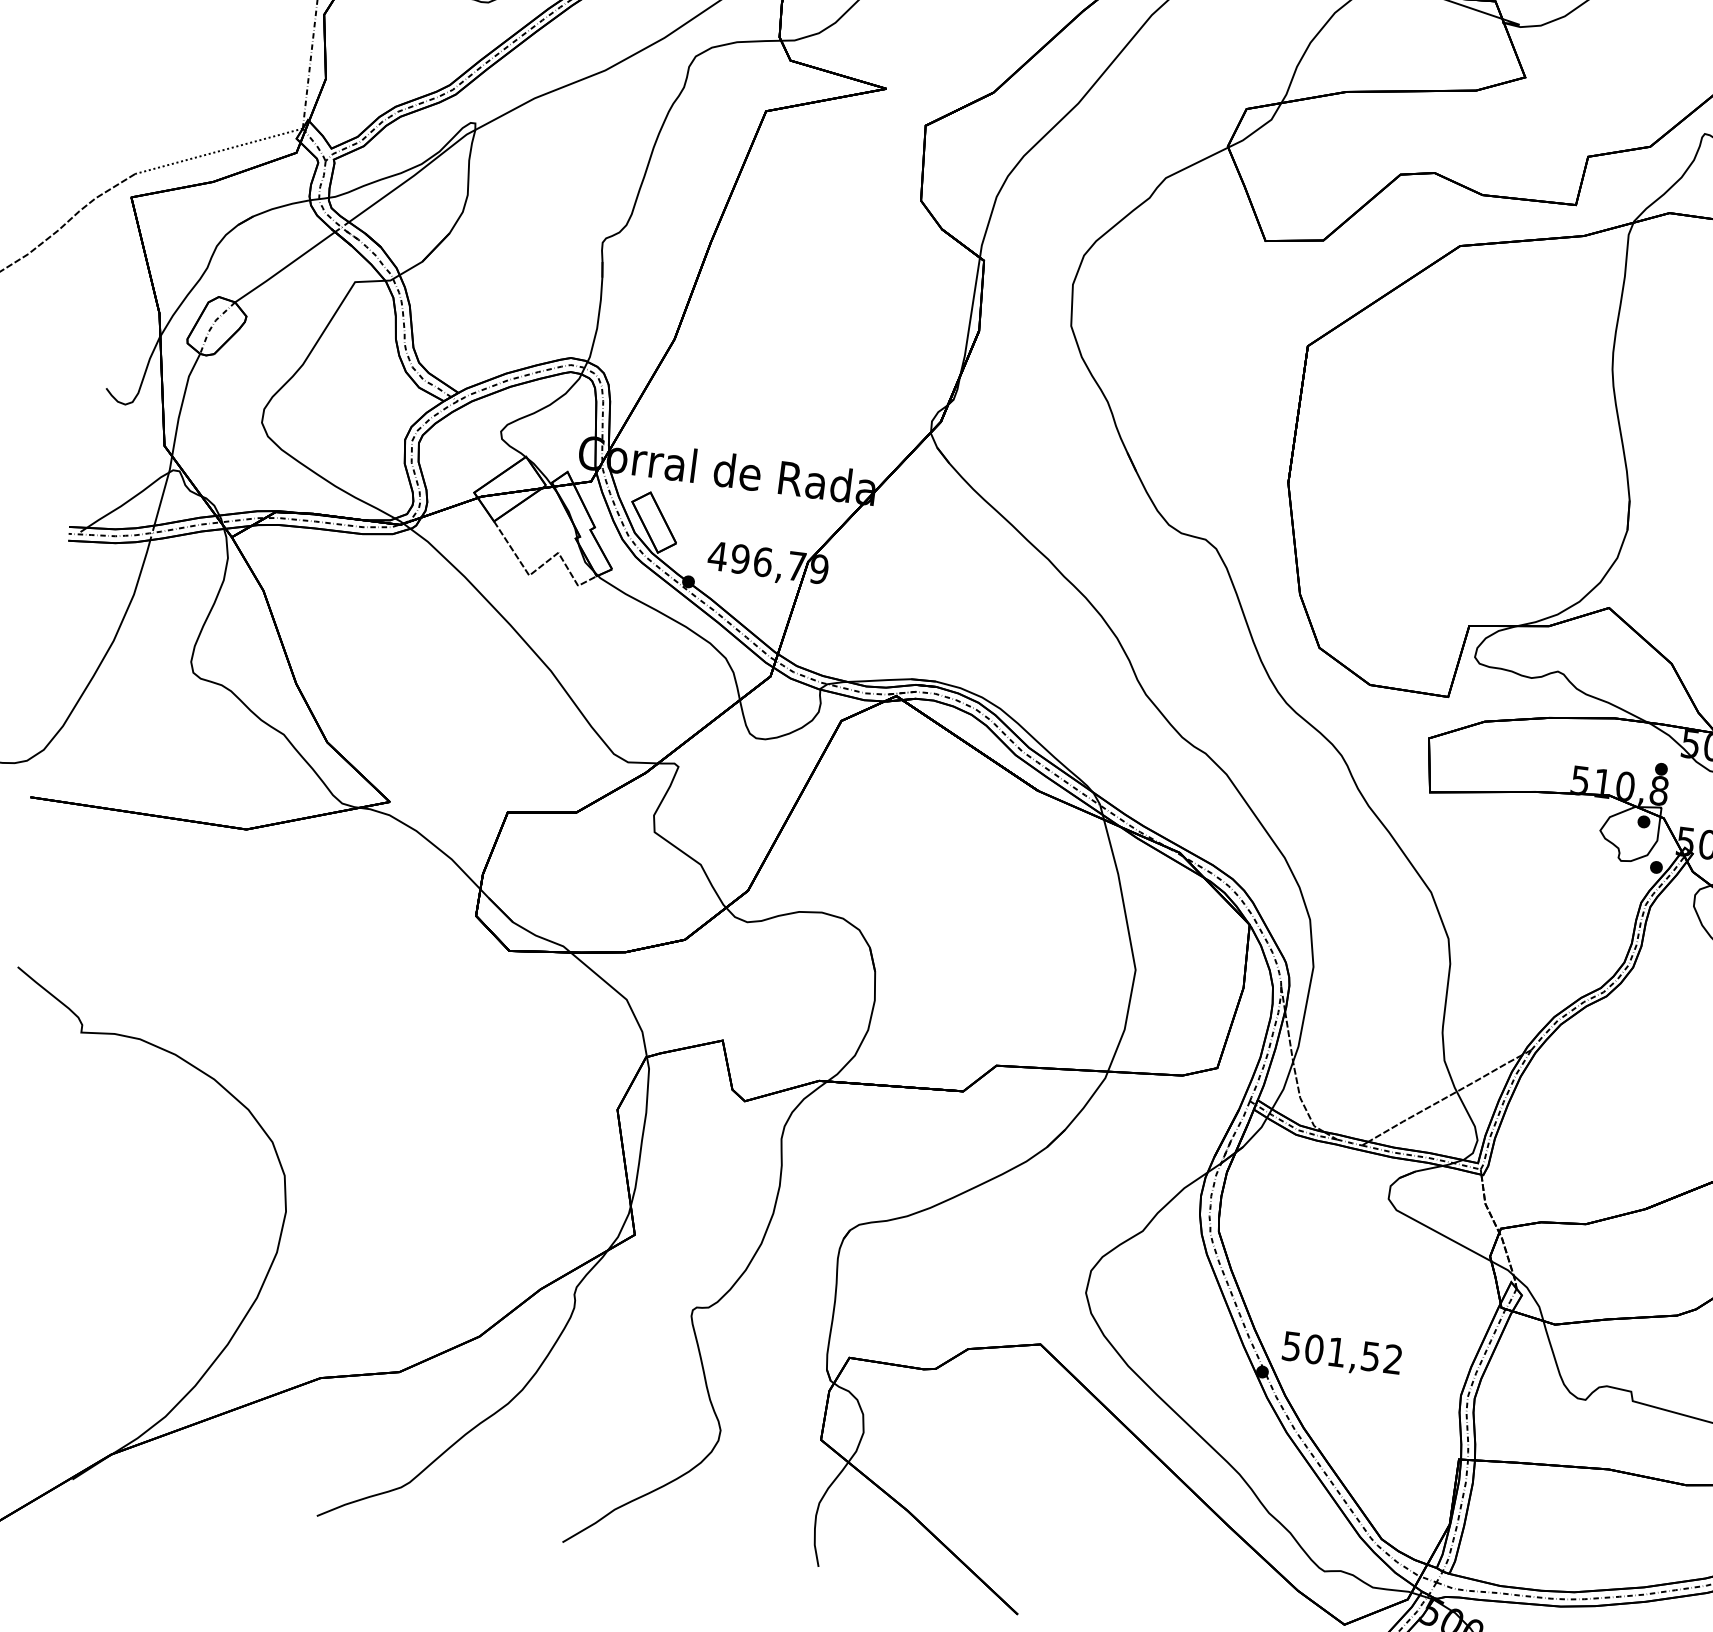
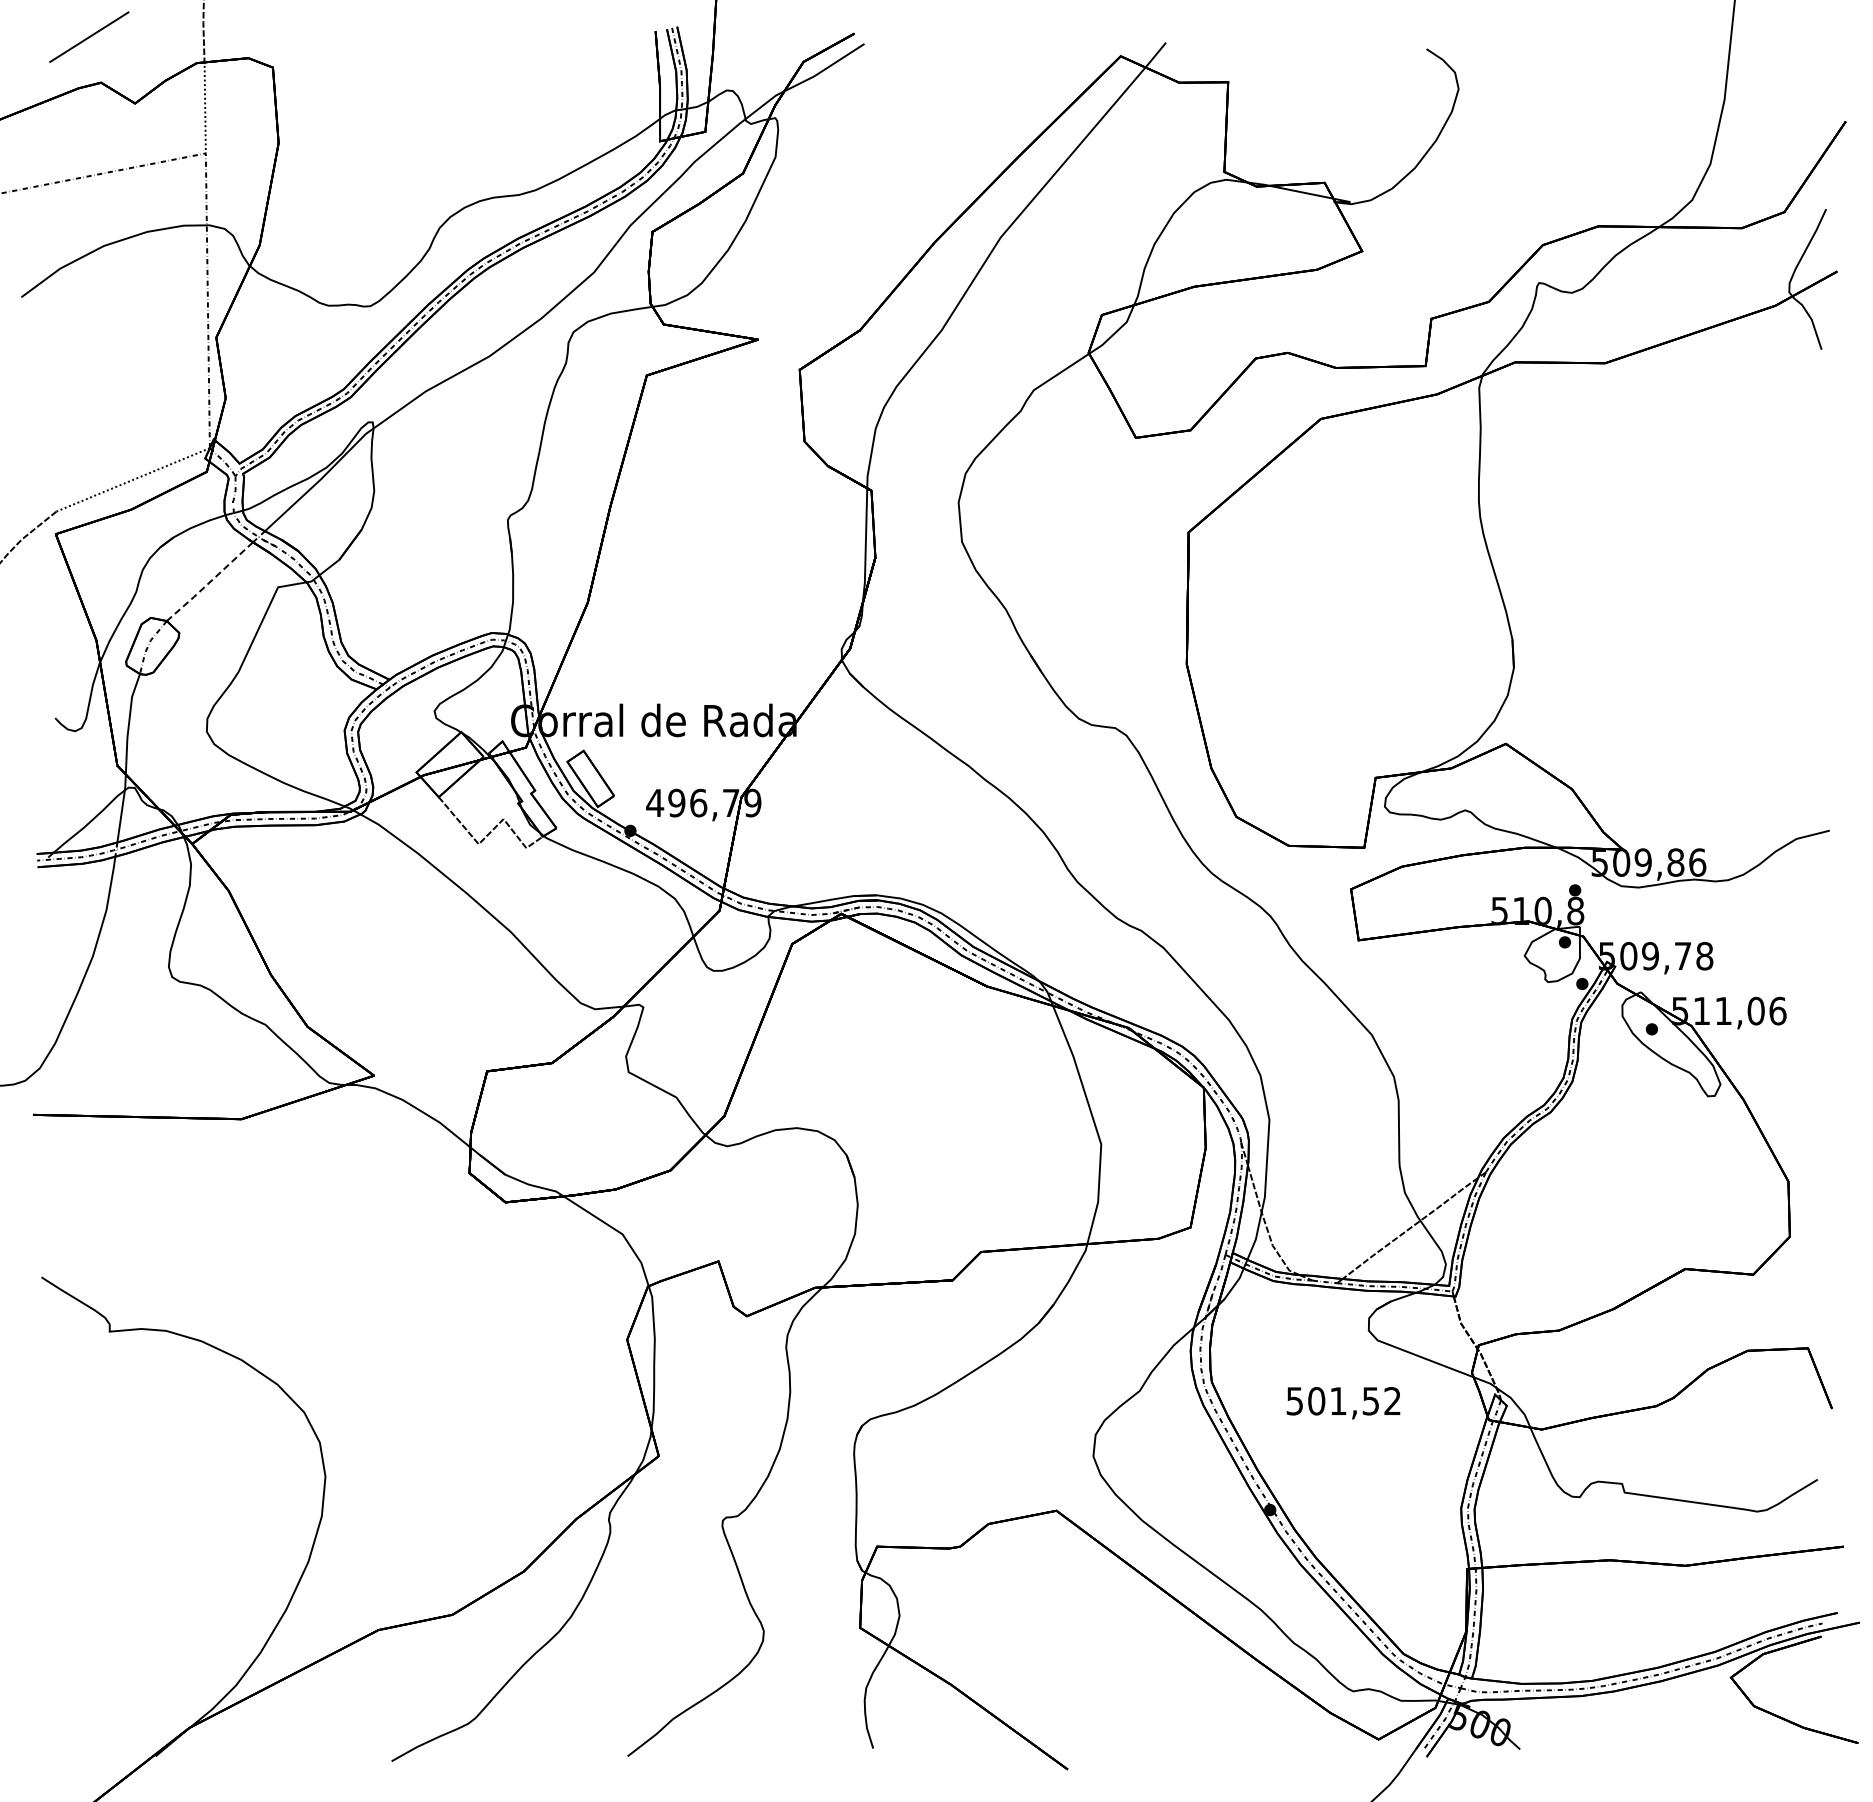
line: (284, 268) -> (209, 582), solid -> dashed
text: (1341, 1355) -> (1343, 1403), moved

